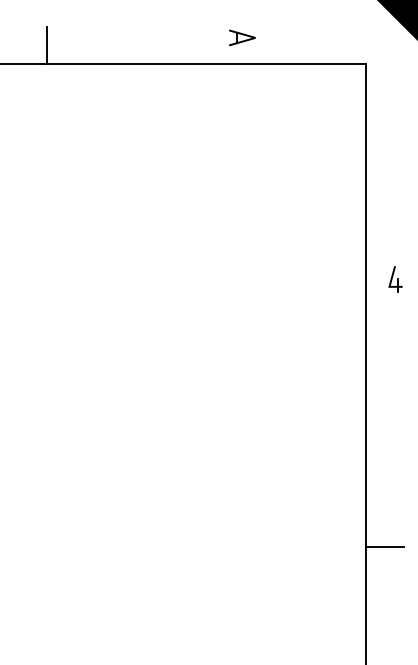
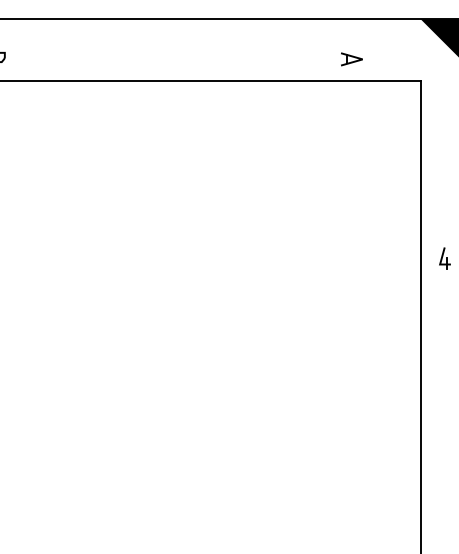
part: (241, 38) -> (351, 59), moved
line: (46, 45) -> (157, 65), removed
line: (383, 546) -> (435, 478), removed

